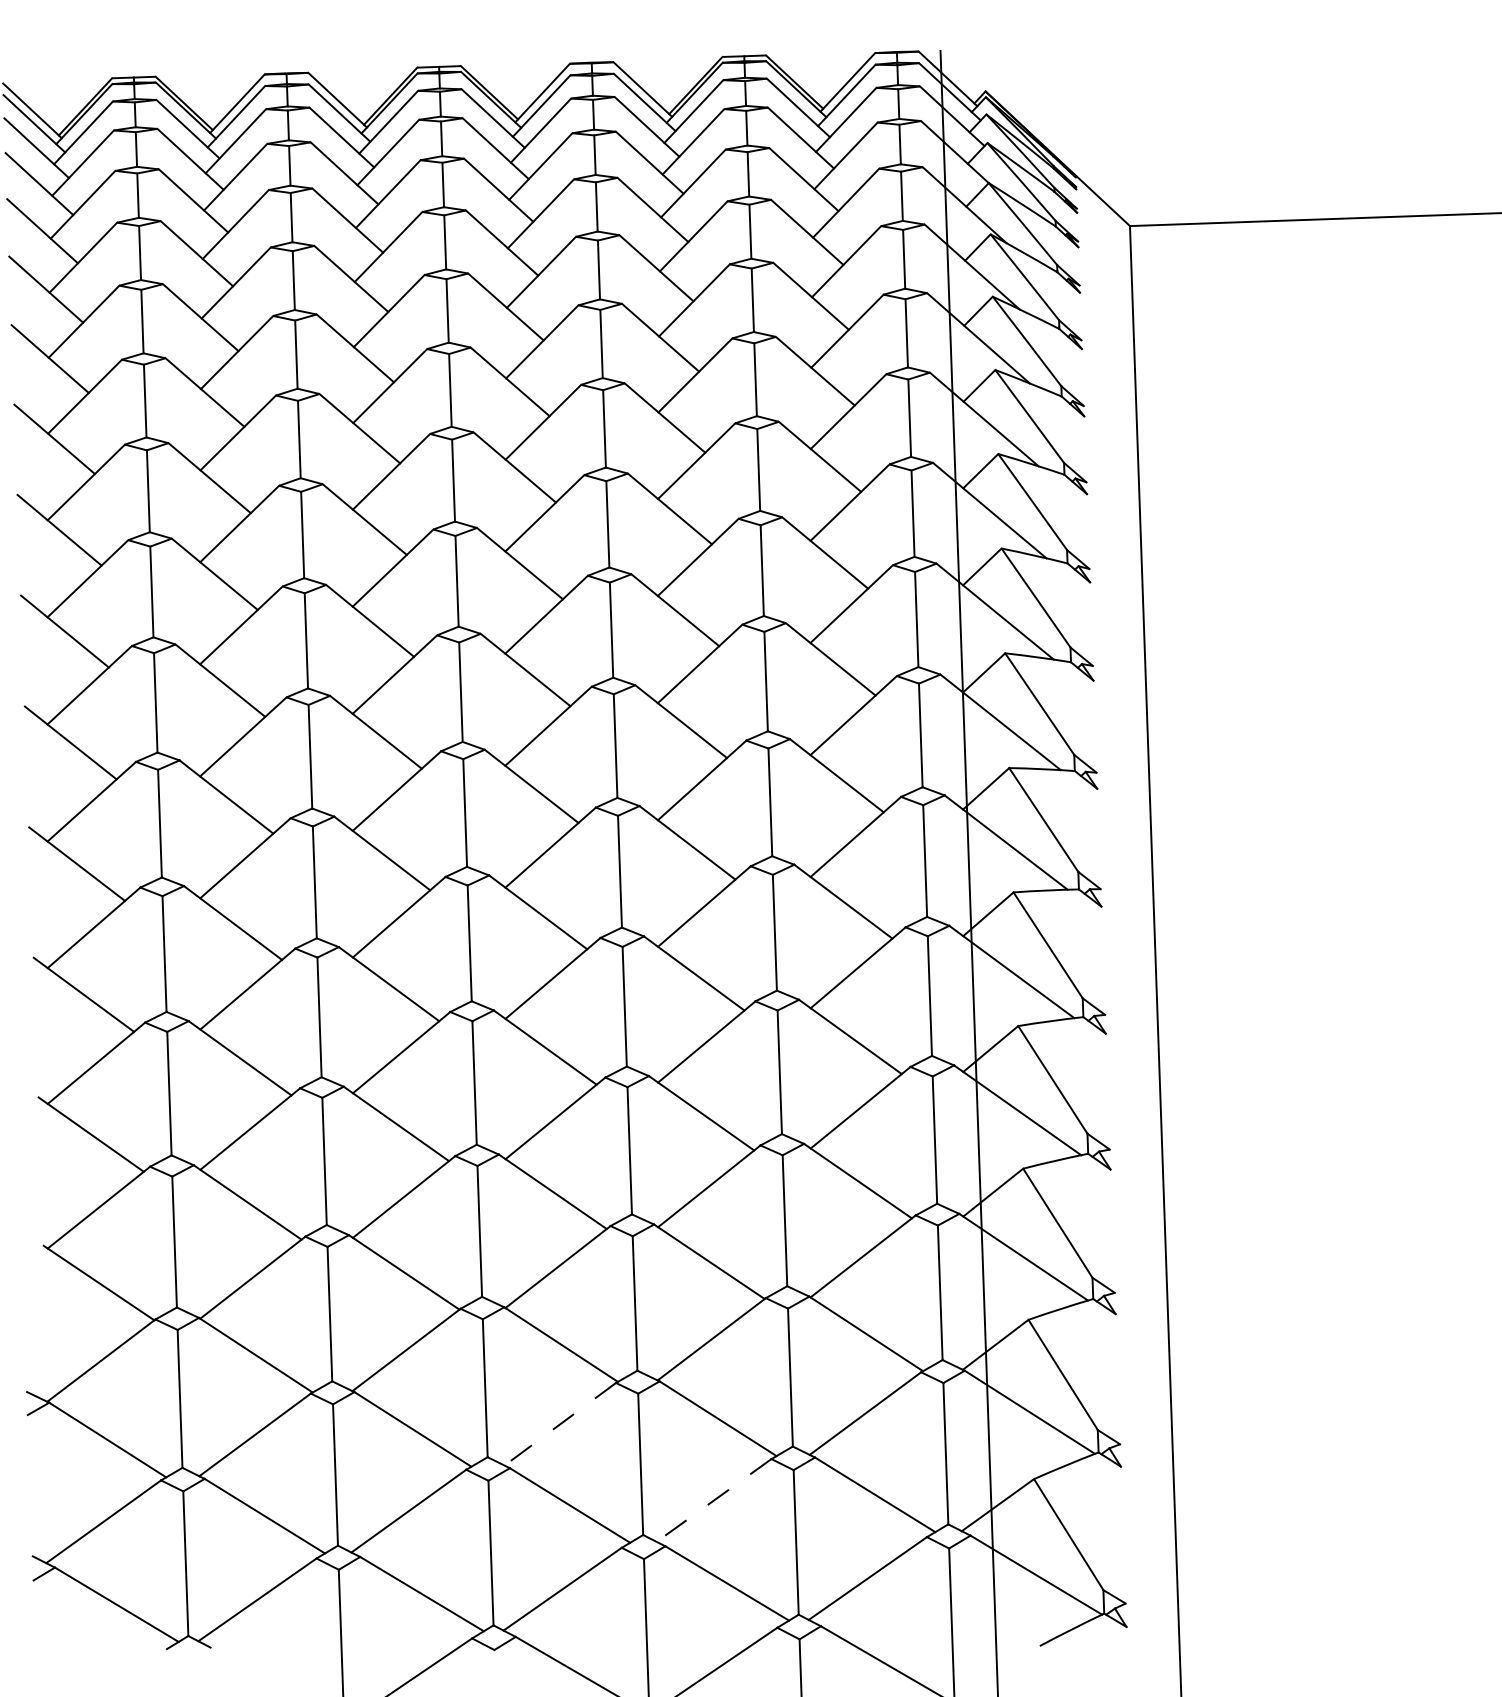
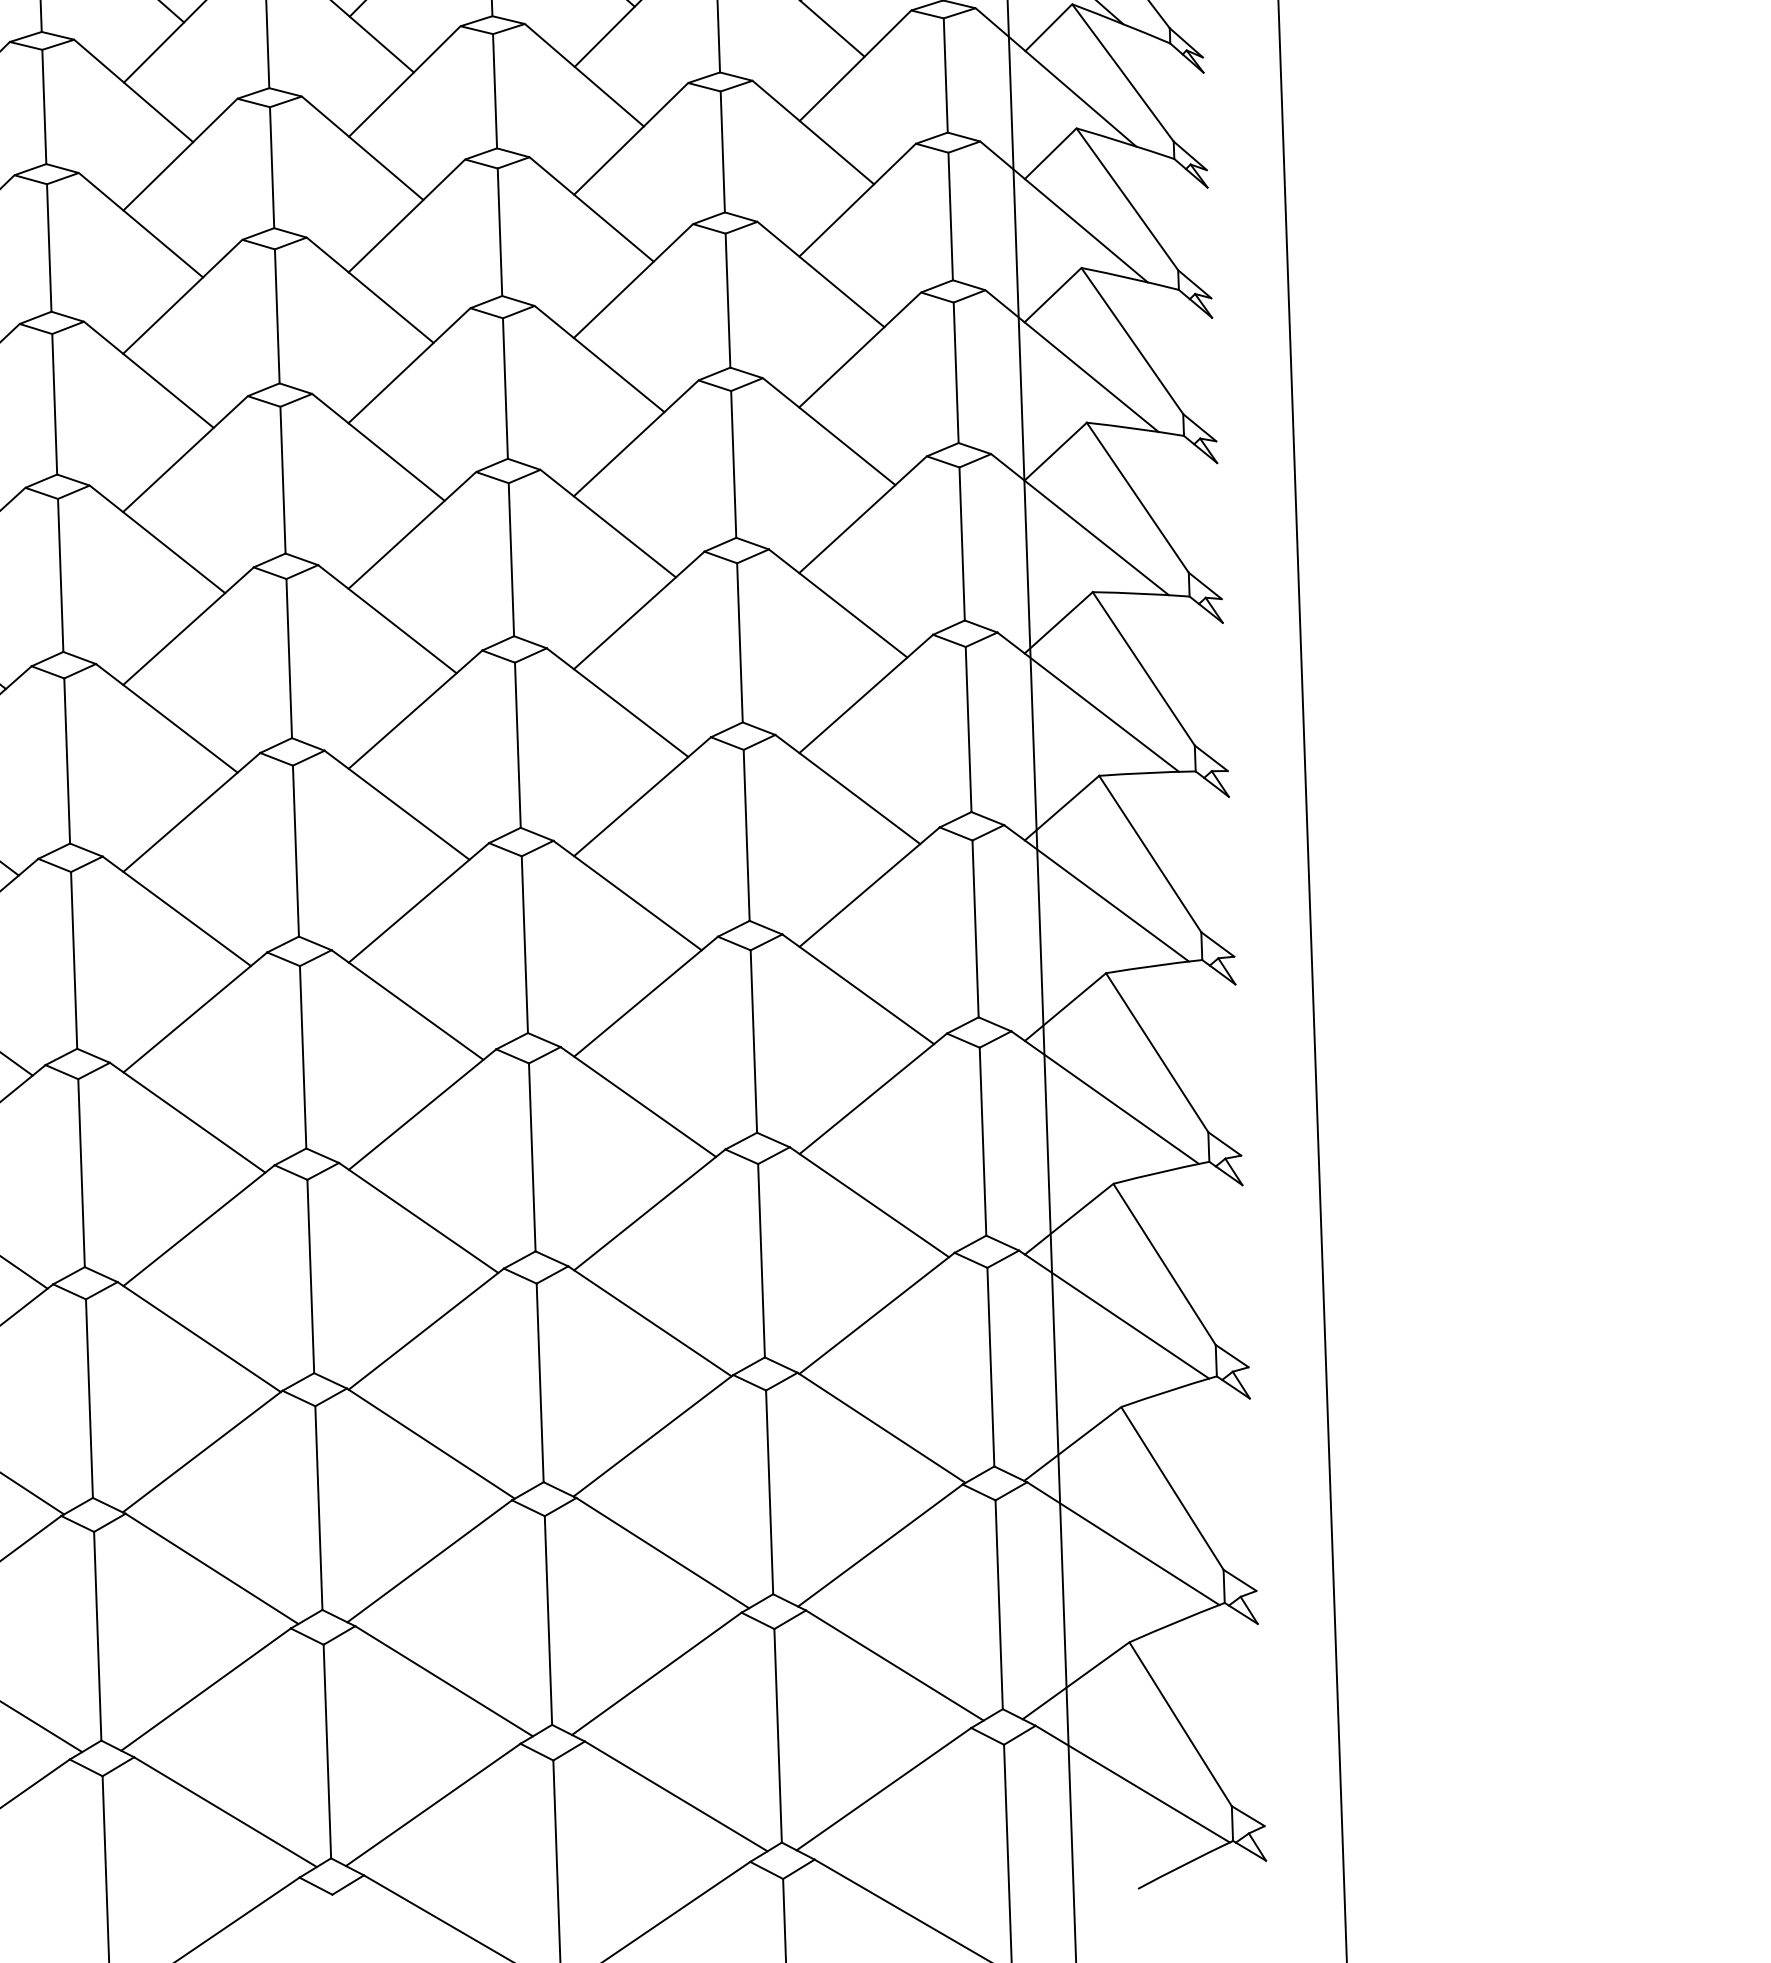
line: (559, 1424) -> (428, 1561), dashed -> solid
line: (714, 1500) -> (657, 1673), dashed -> solid

